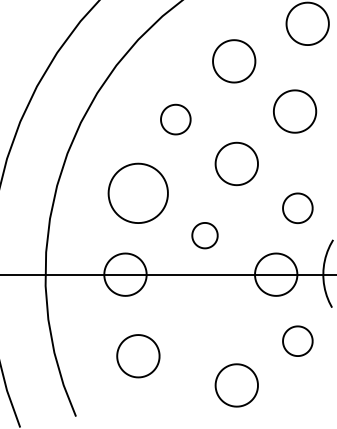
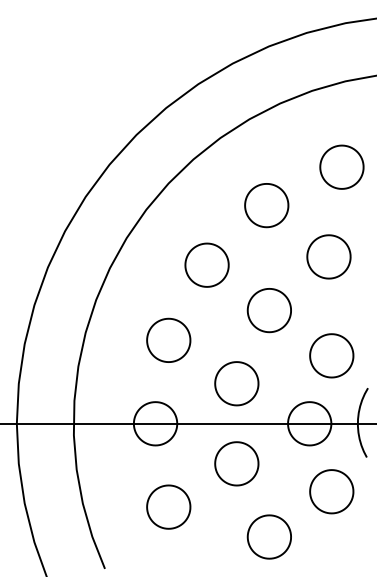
part: (175, 118) -> (206, 264), size x1.43
part: (138, 192) -> (168, 339), size x0.71
part: (297, 207) -> (331, 355), size x1.43
part: (204, 235) -> (236, 383), size x1.67
part: (204, 313) -> (236, 463), added
part: (297, 340) -> (331, 491), size x1.43

